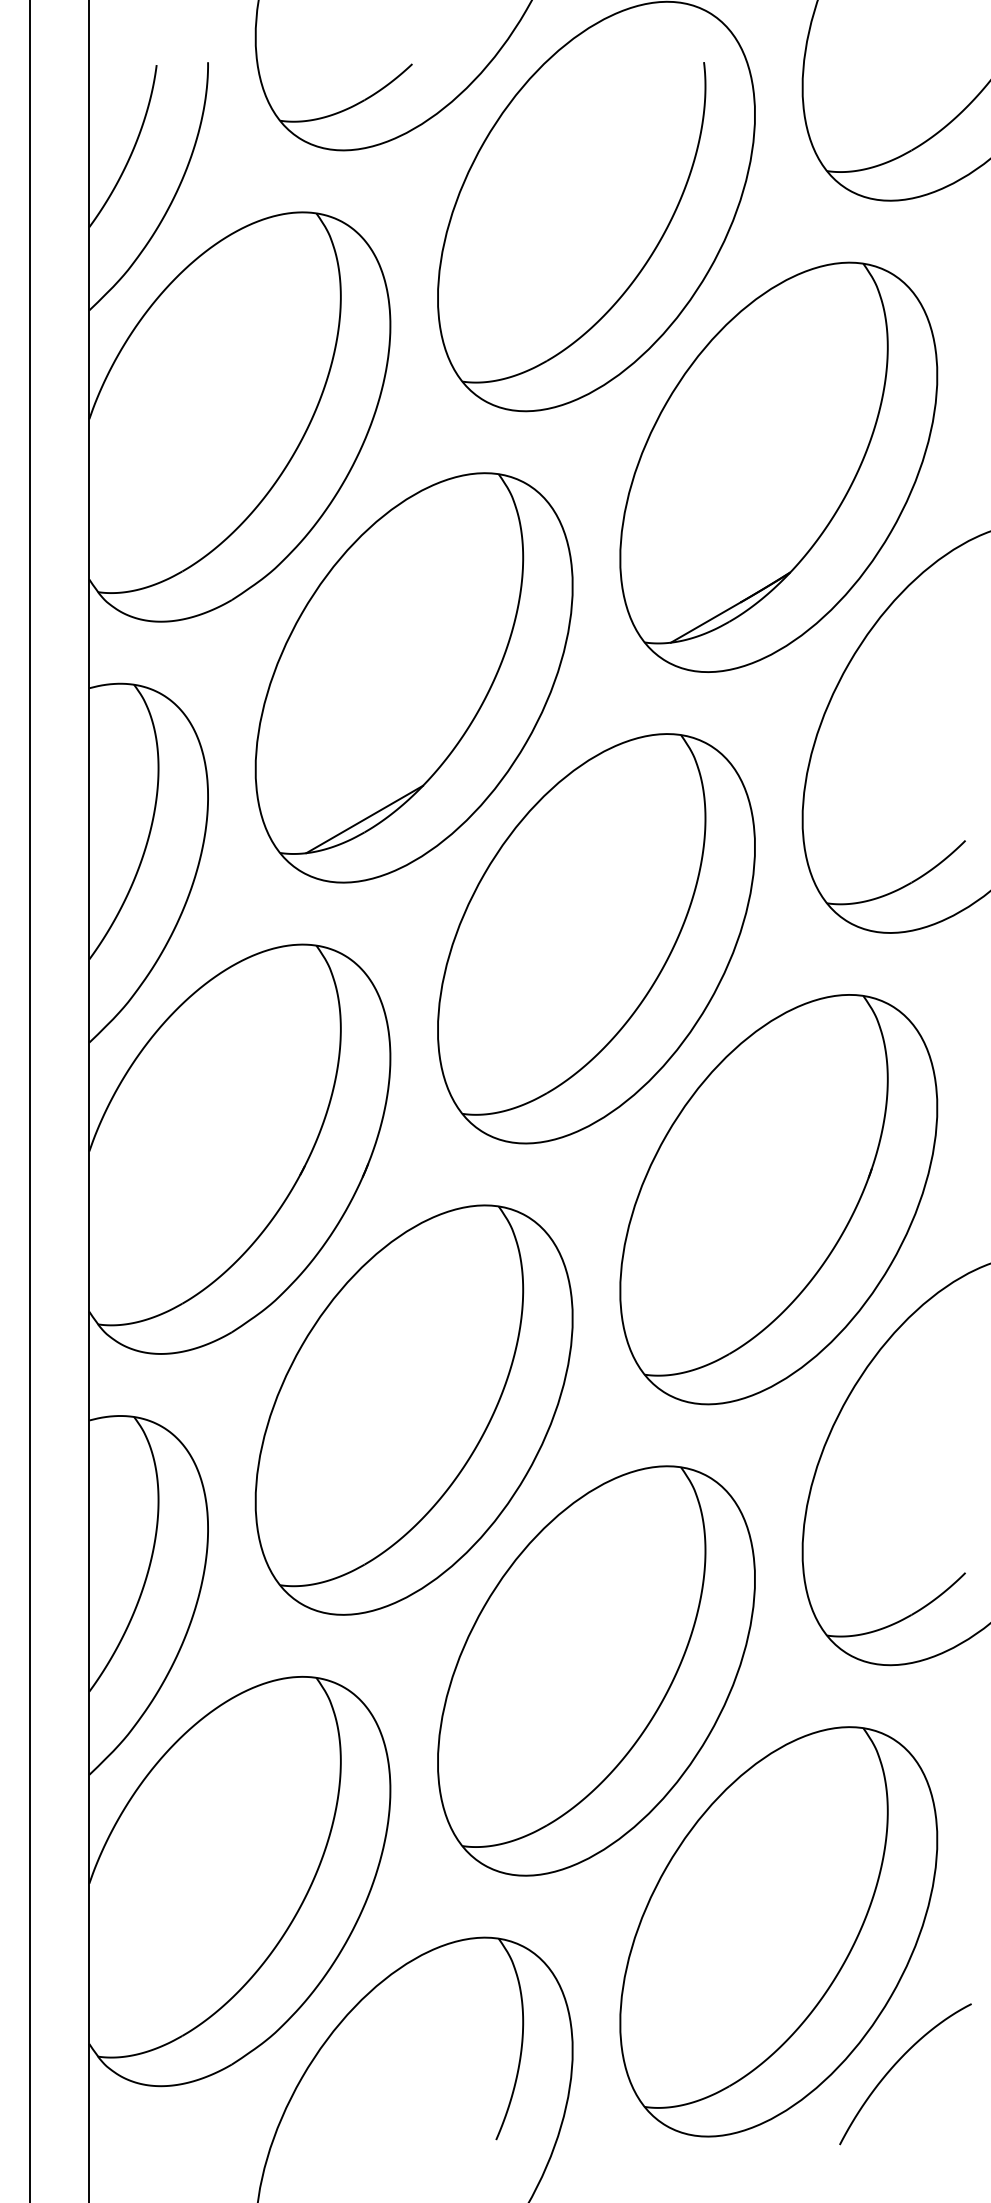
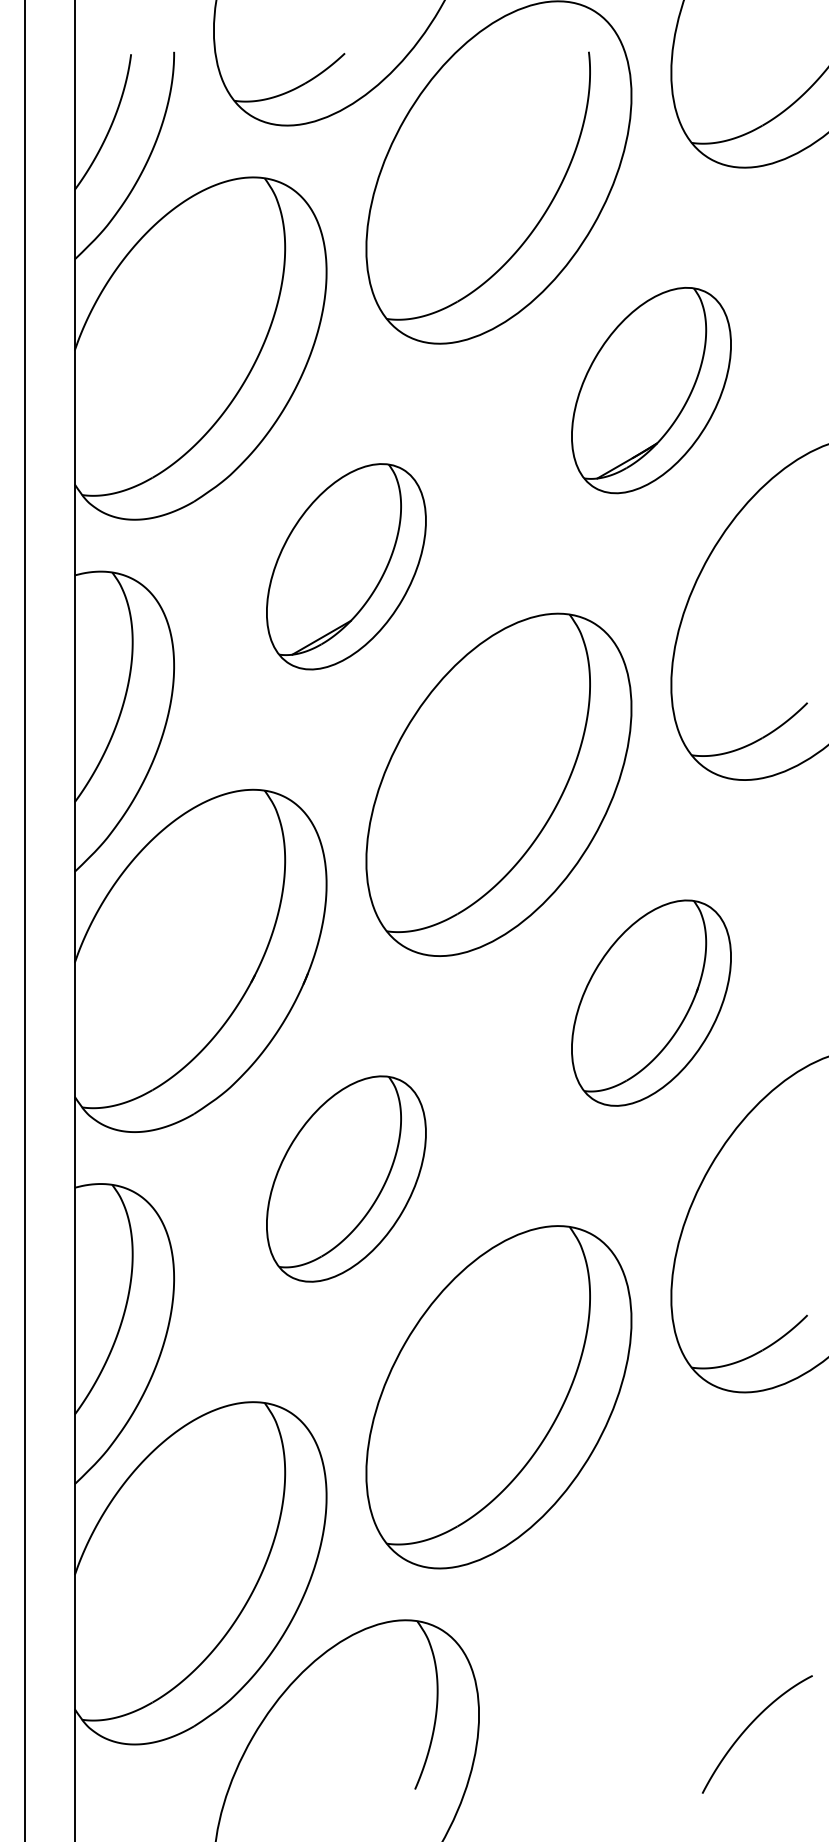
part: (778, 466) -> (651, 389), size x0.6
part: (413, 677) -> (345, 566), size x0.6
part: (778, 1199) -> (651, 1002), size x0.6
part: (413, 1409) -> (345, 1178), size x0.6
part: (778, 1931) -> (651, 1615), removed

